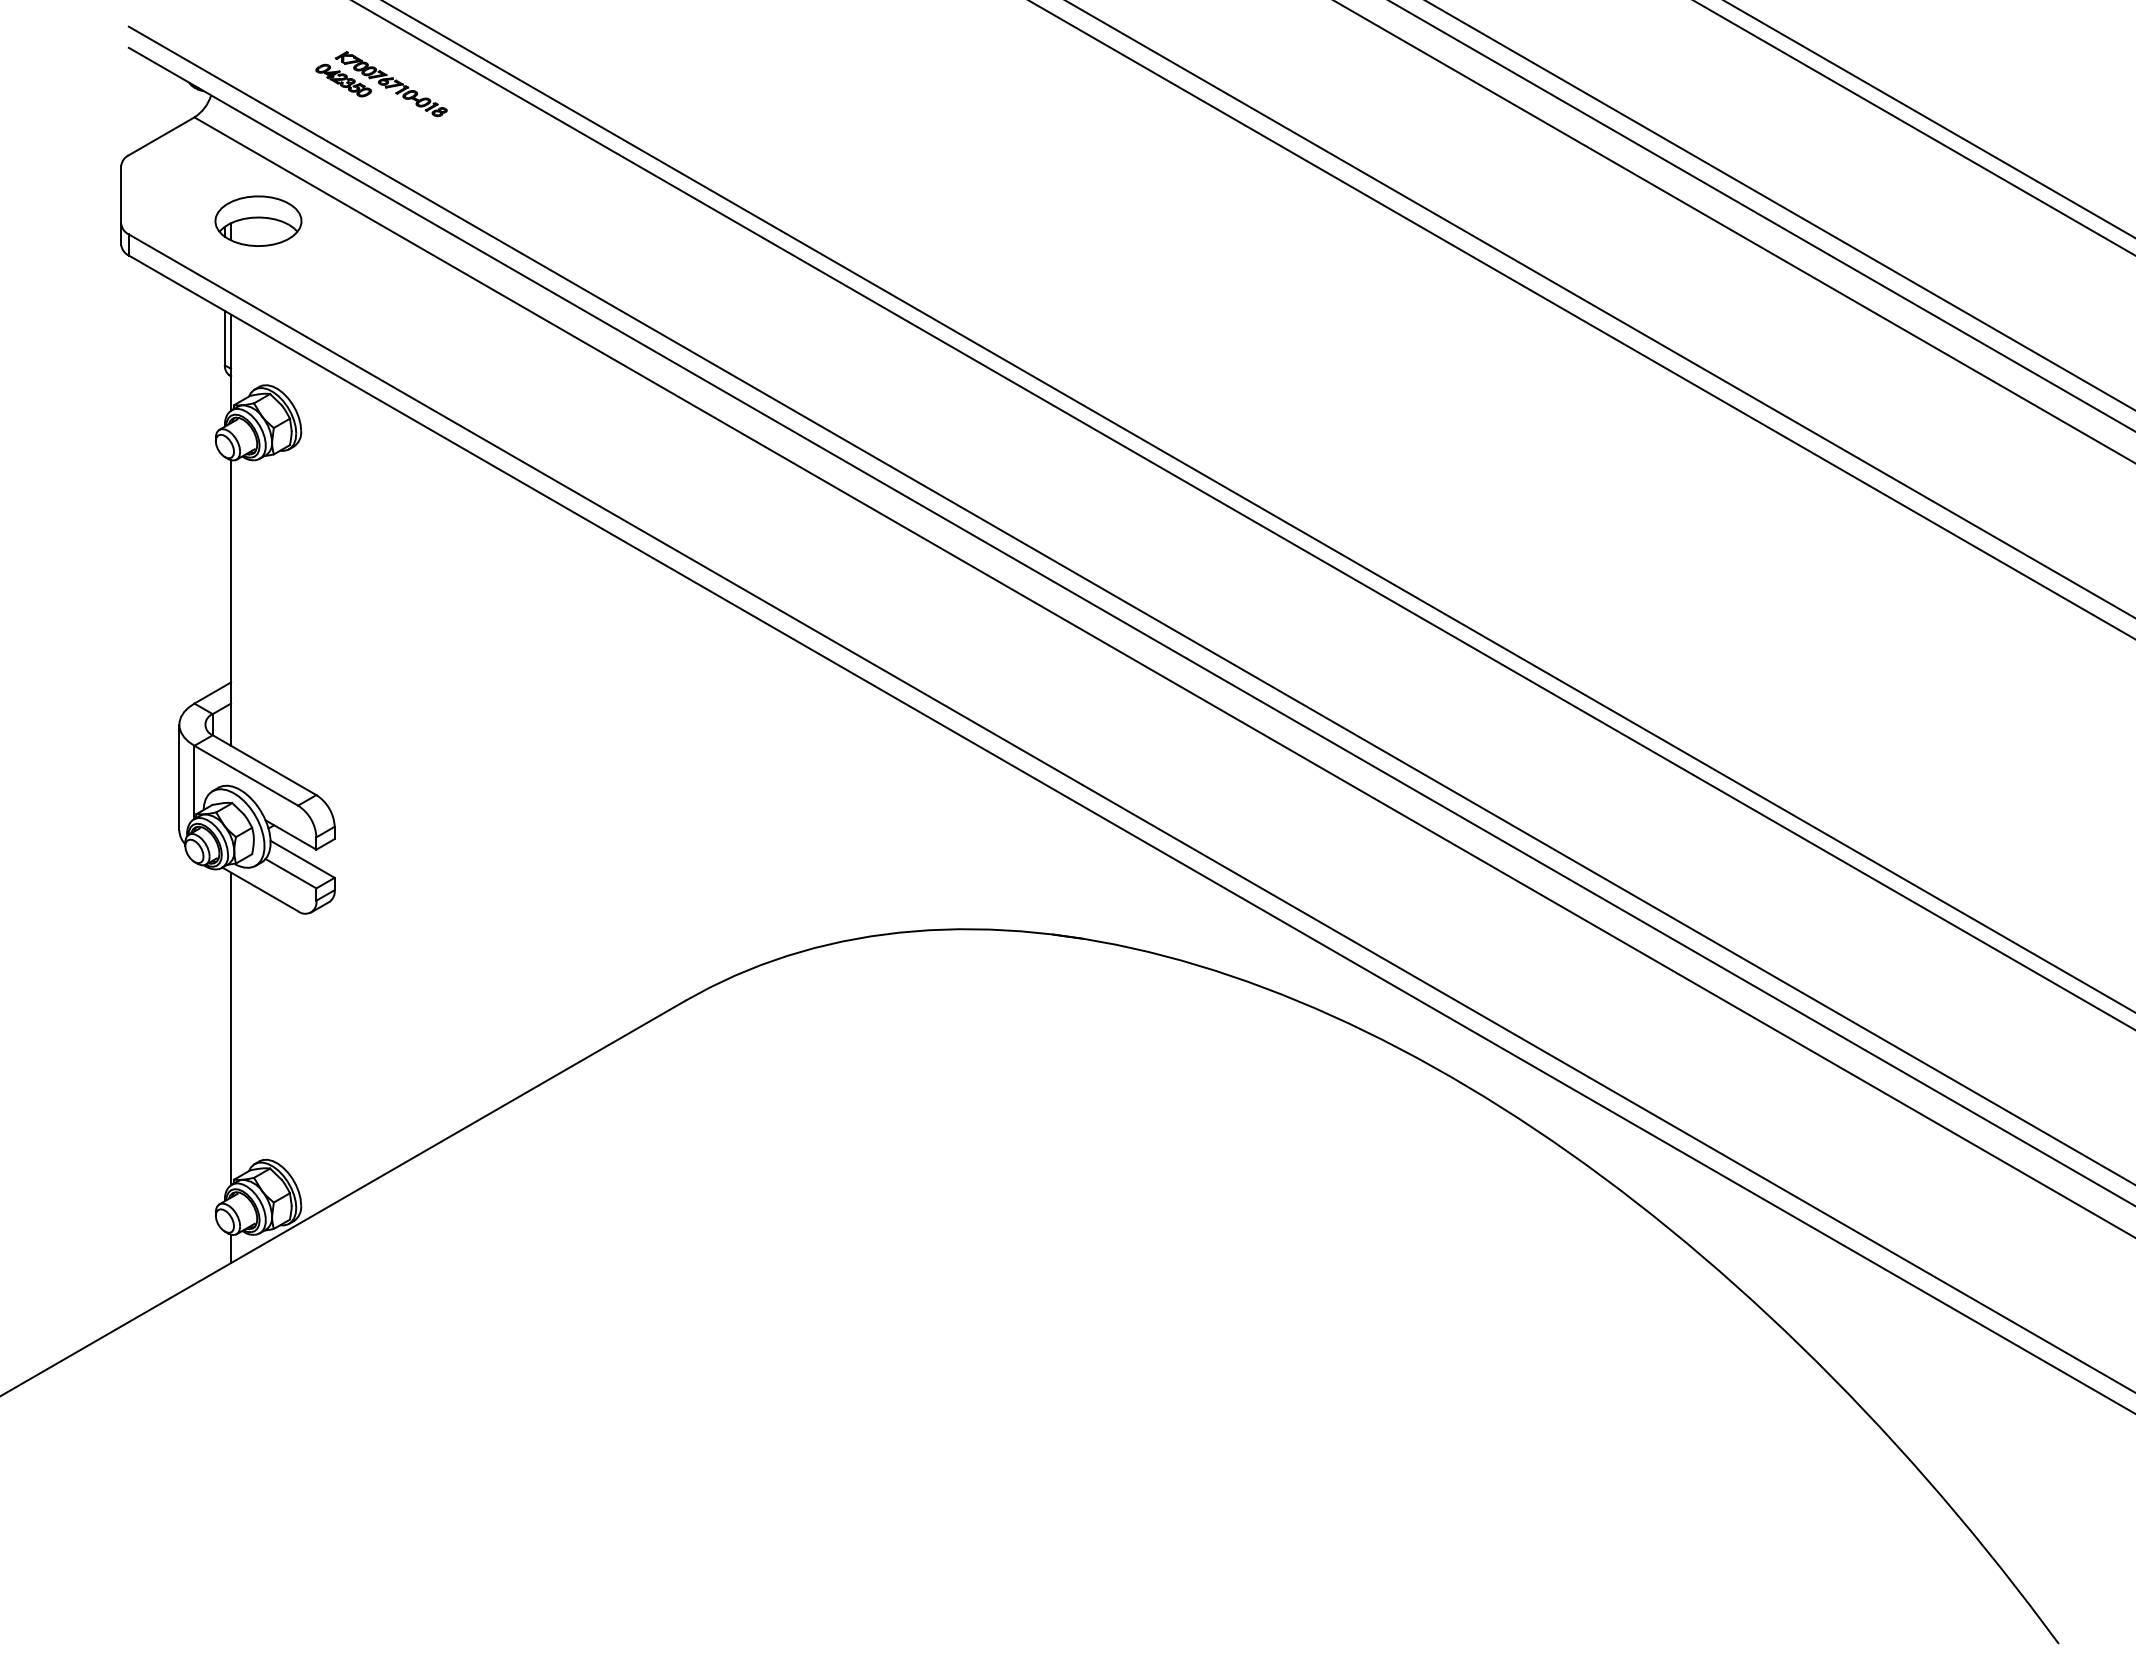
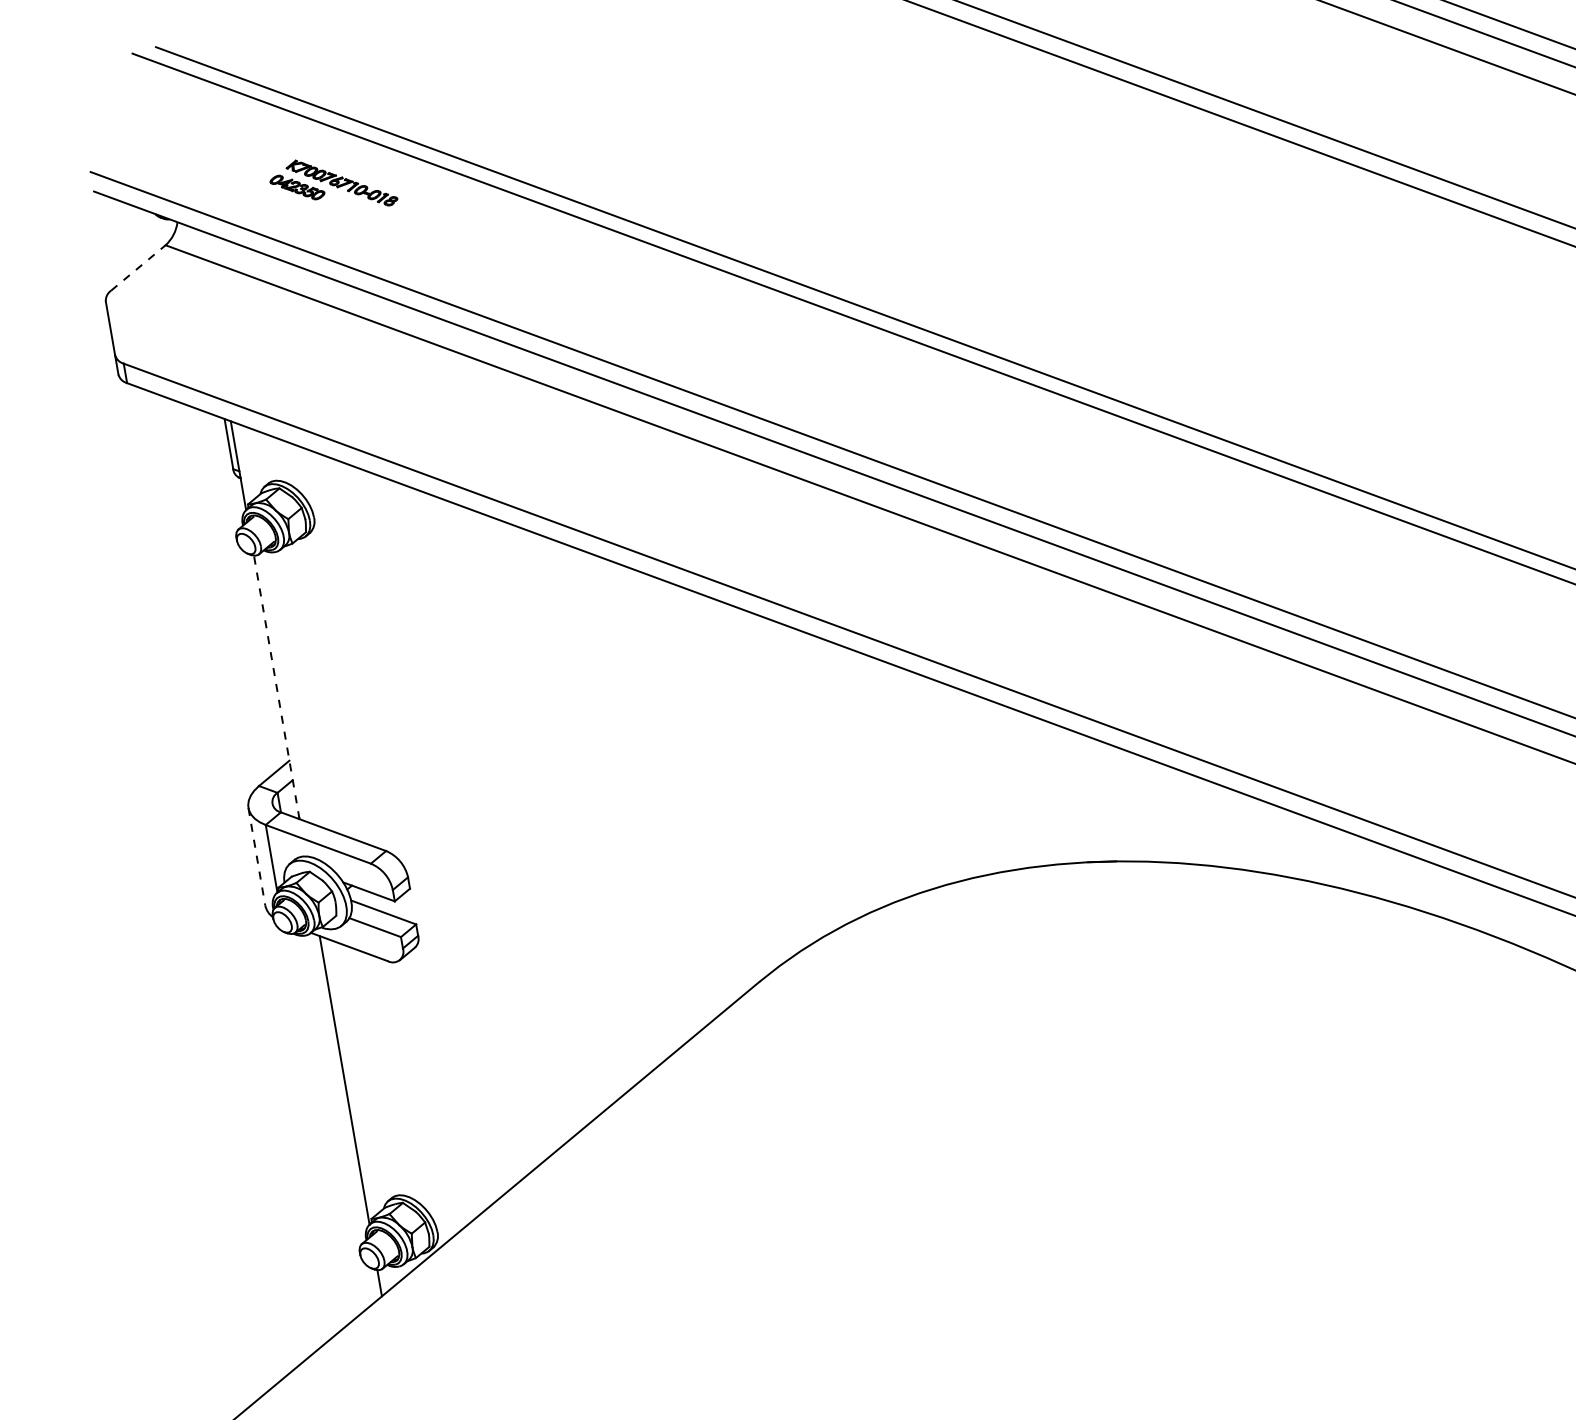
line: (161, 136) -> (138, 268), solid -> dashed
part: (258, 220) -> (241, 330), removed
line: (231, 603) -> (277, 687), solid -> dashed
line: (179, 777) -> (257, 856), solid -> dashed

